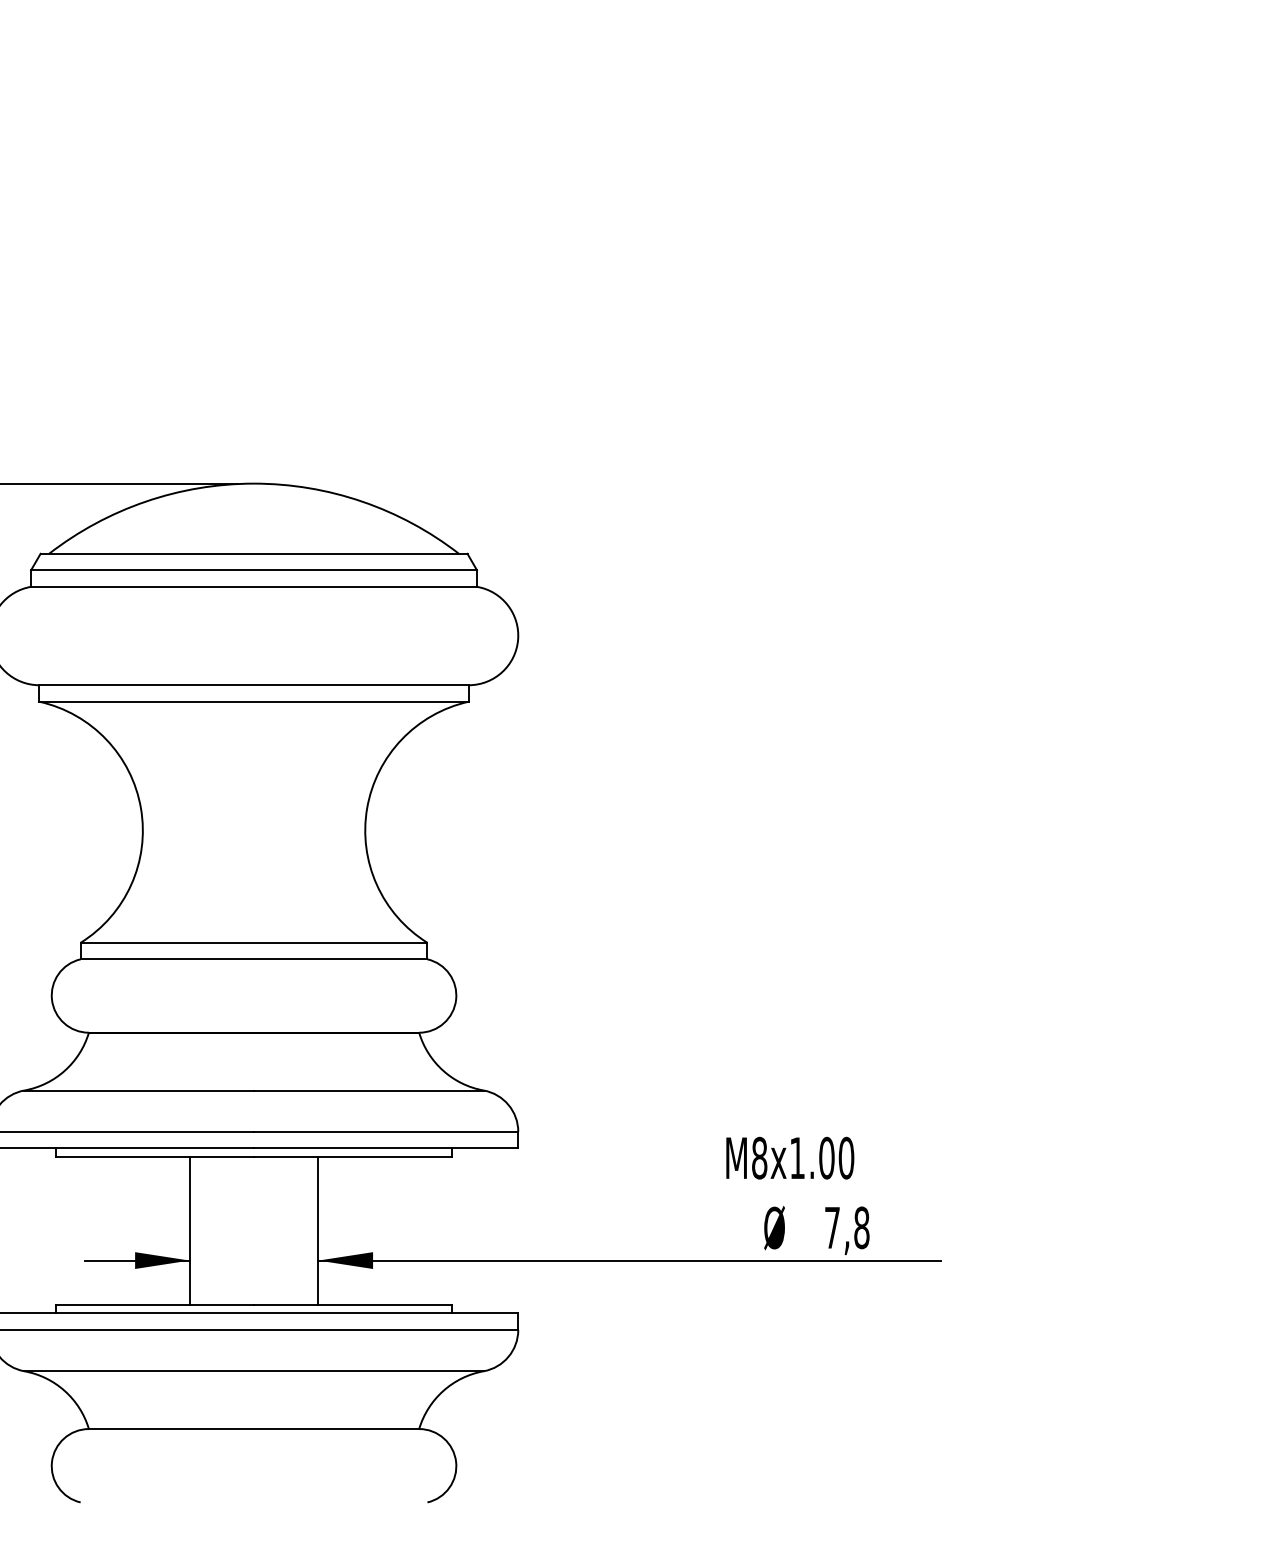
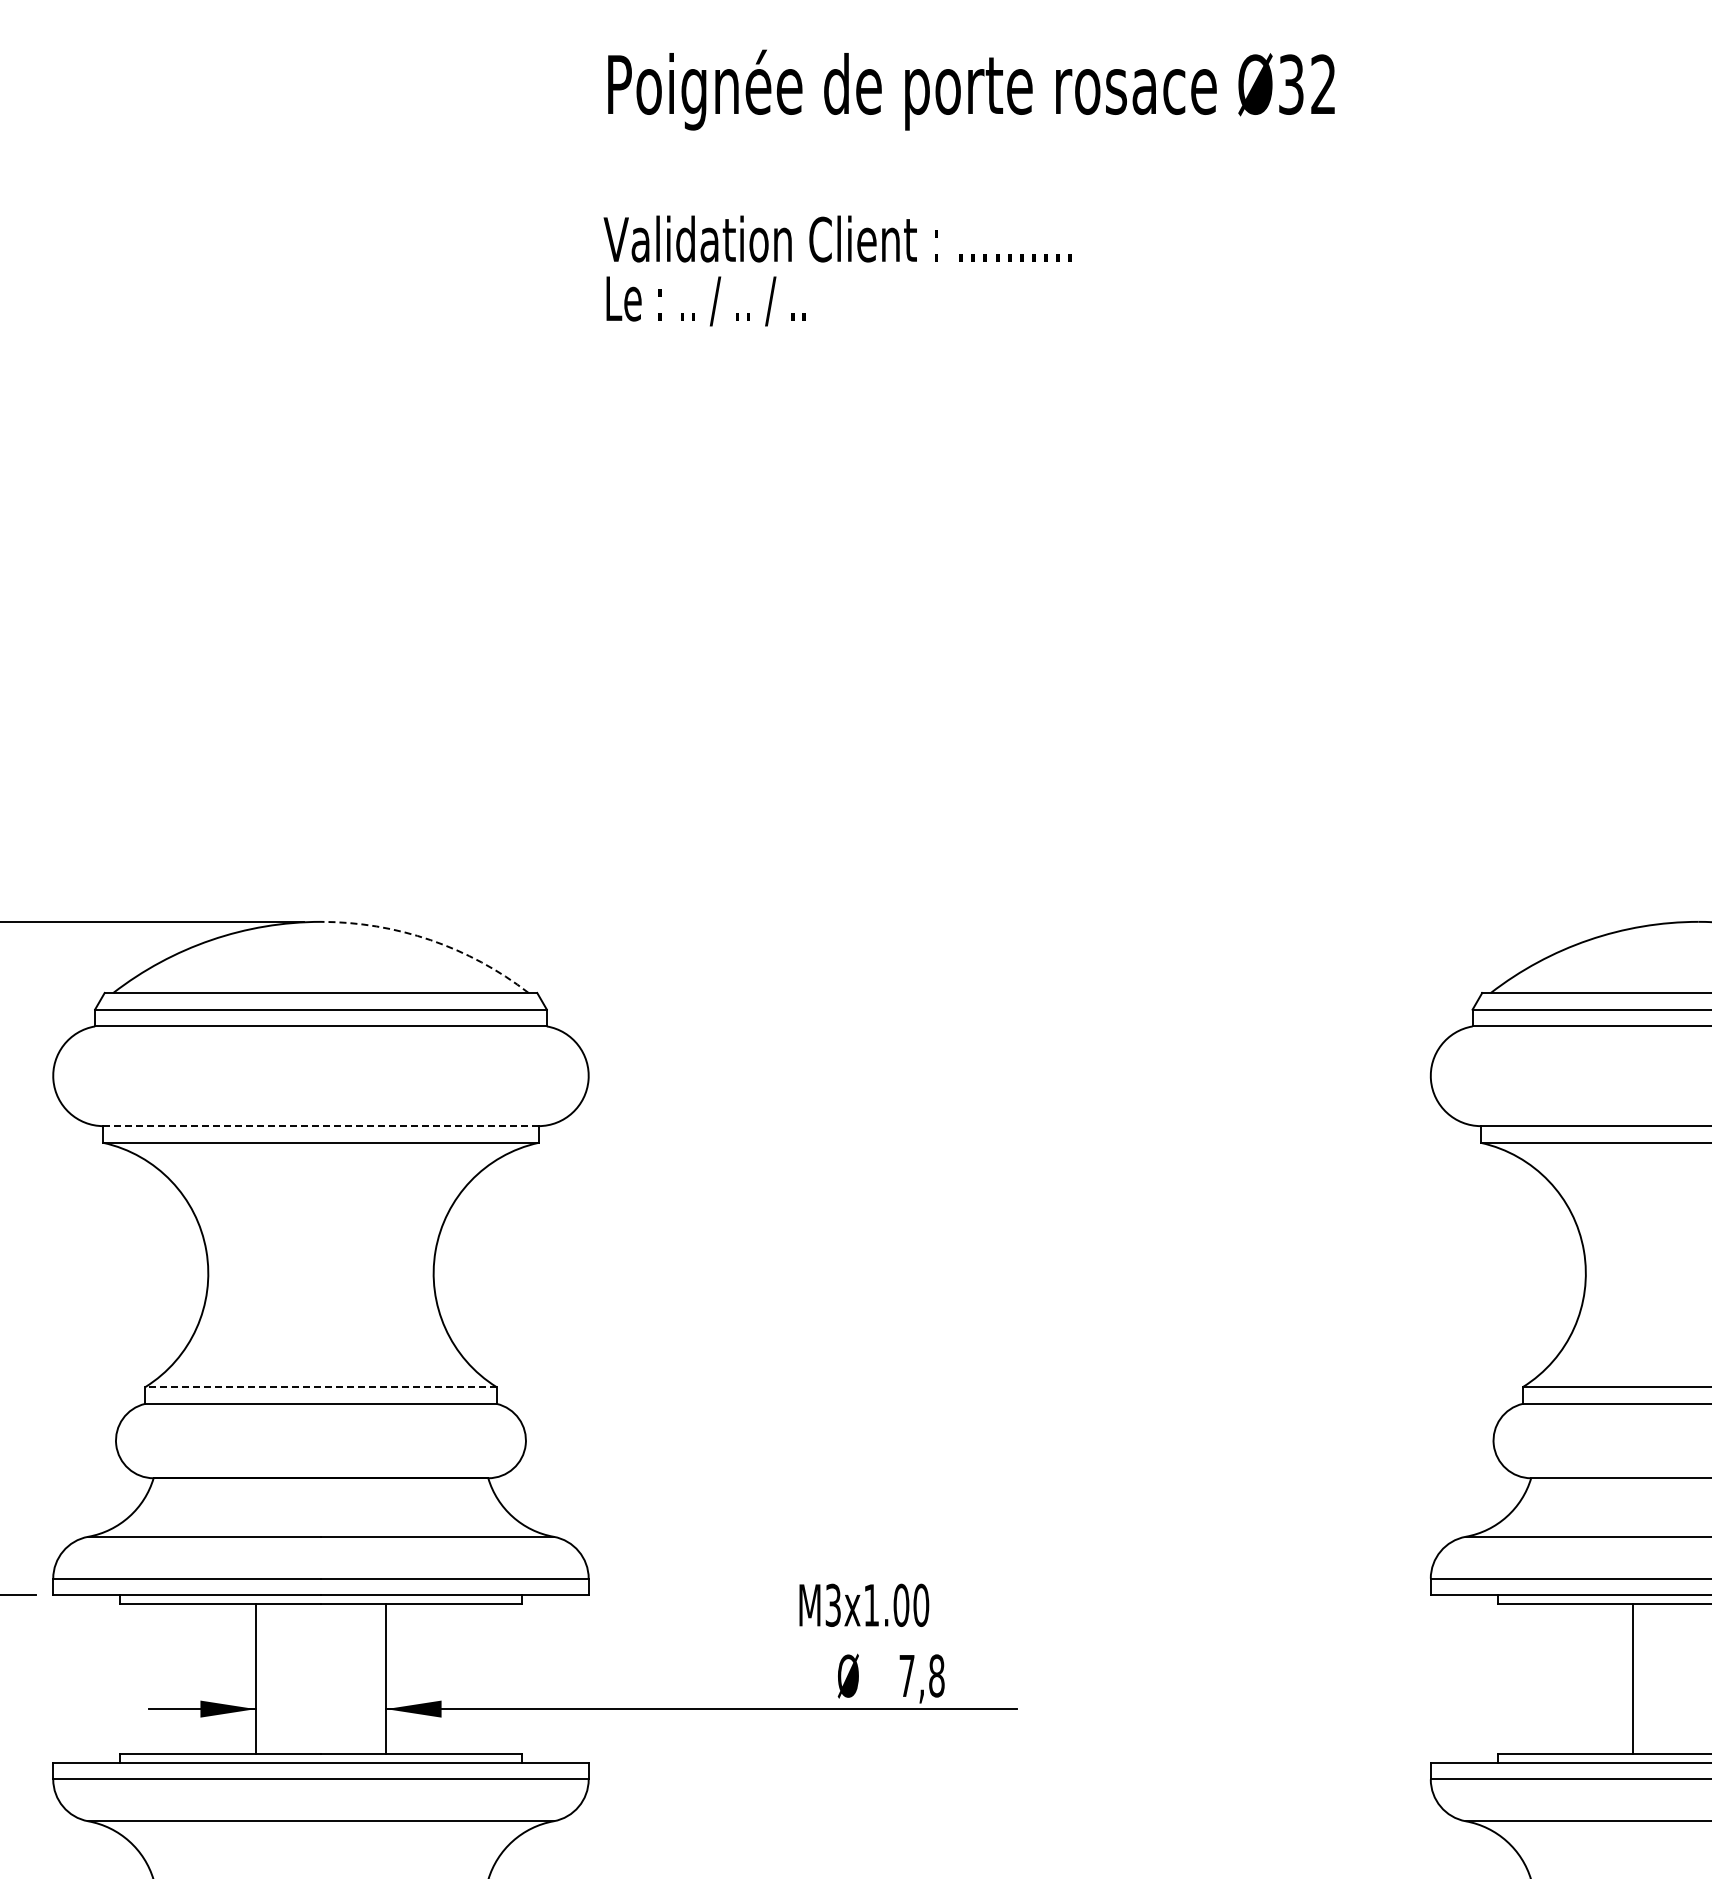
arc: (362, 502) -> (430, 940), solid -> dashed
line: (253, 685) -> (320, 1126), solid -> dashed
line: (253, 943) -> (320, 1387), solid -> dashed
text: (759, 1157) -> (833, 1604), M8x1.00 -> M3x1.00

